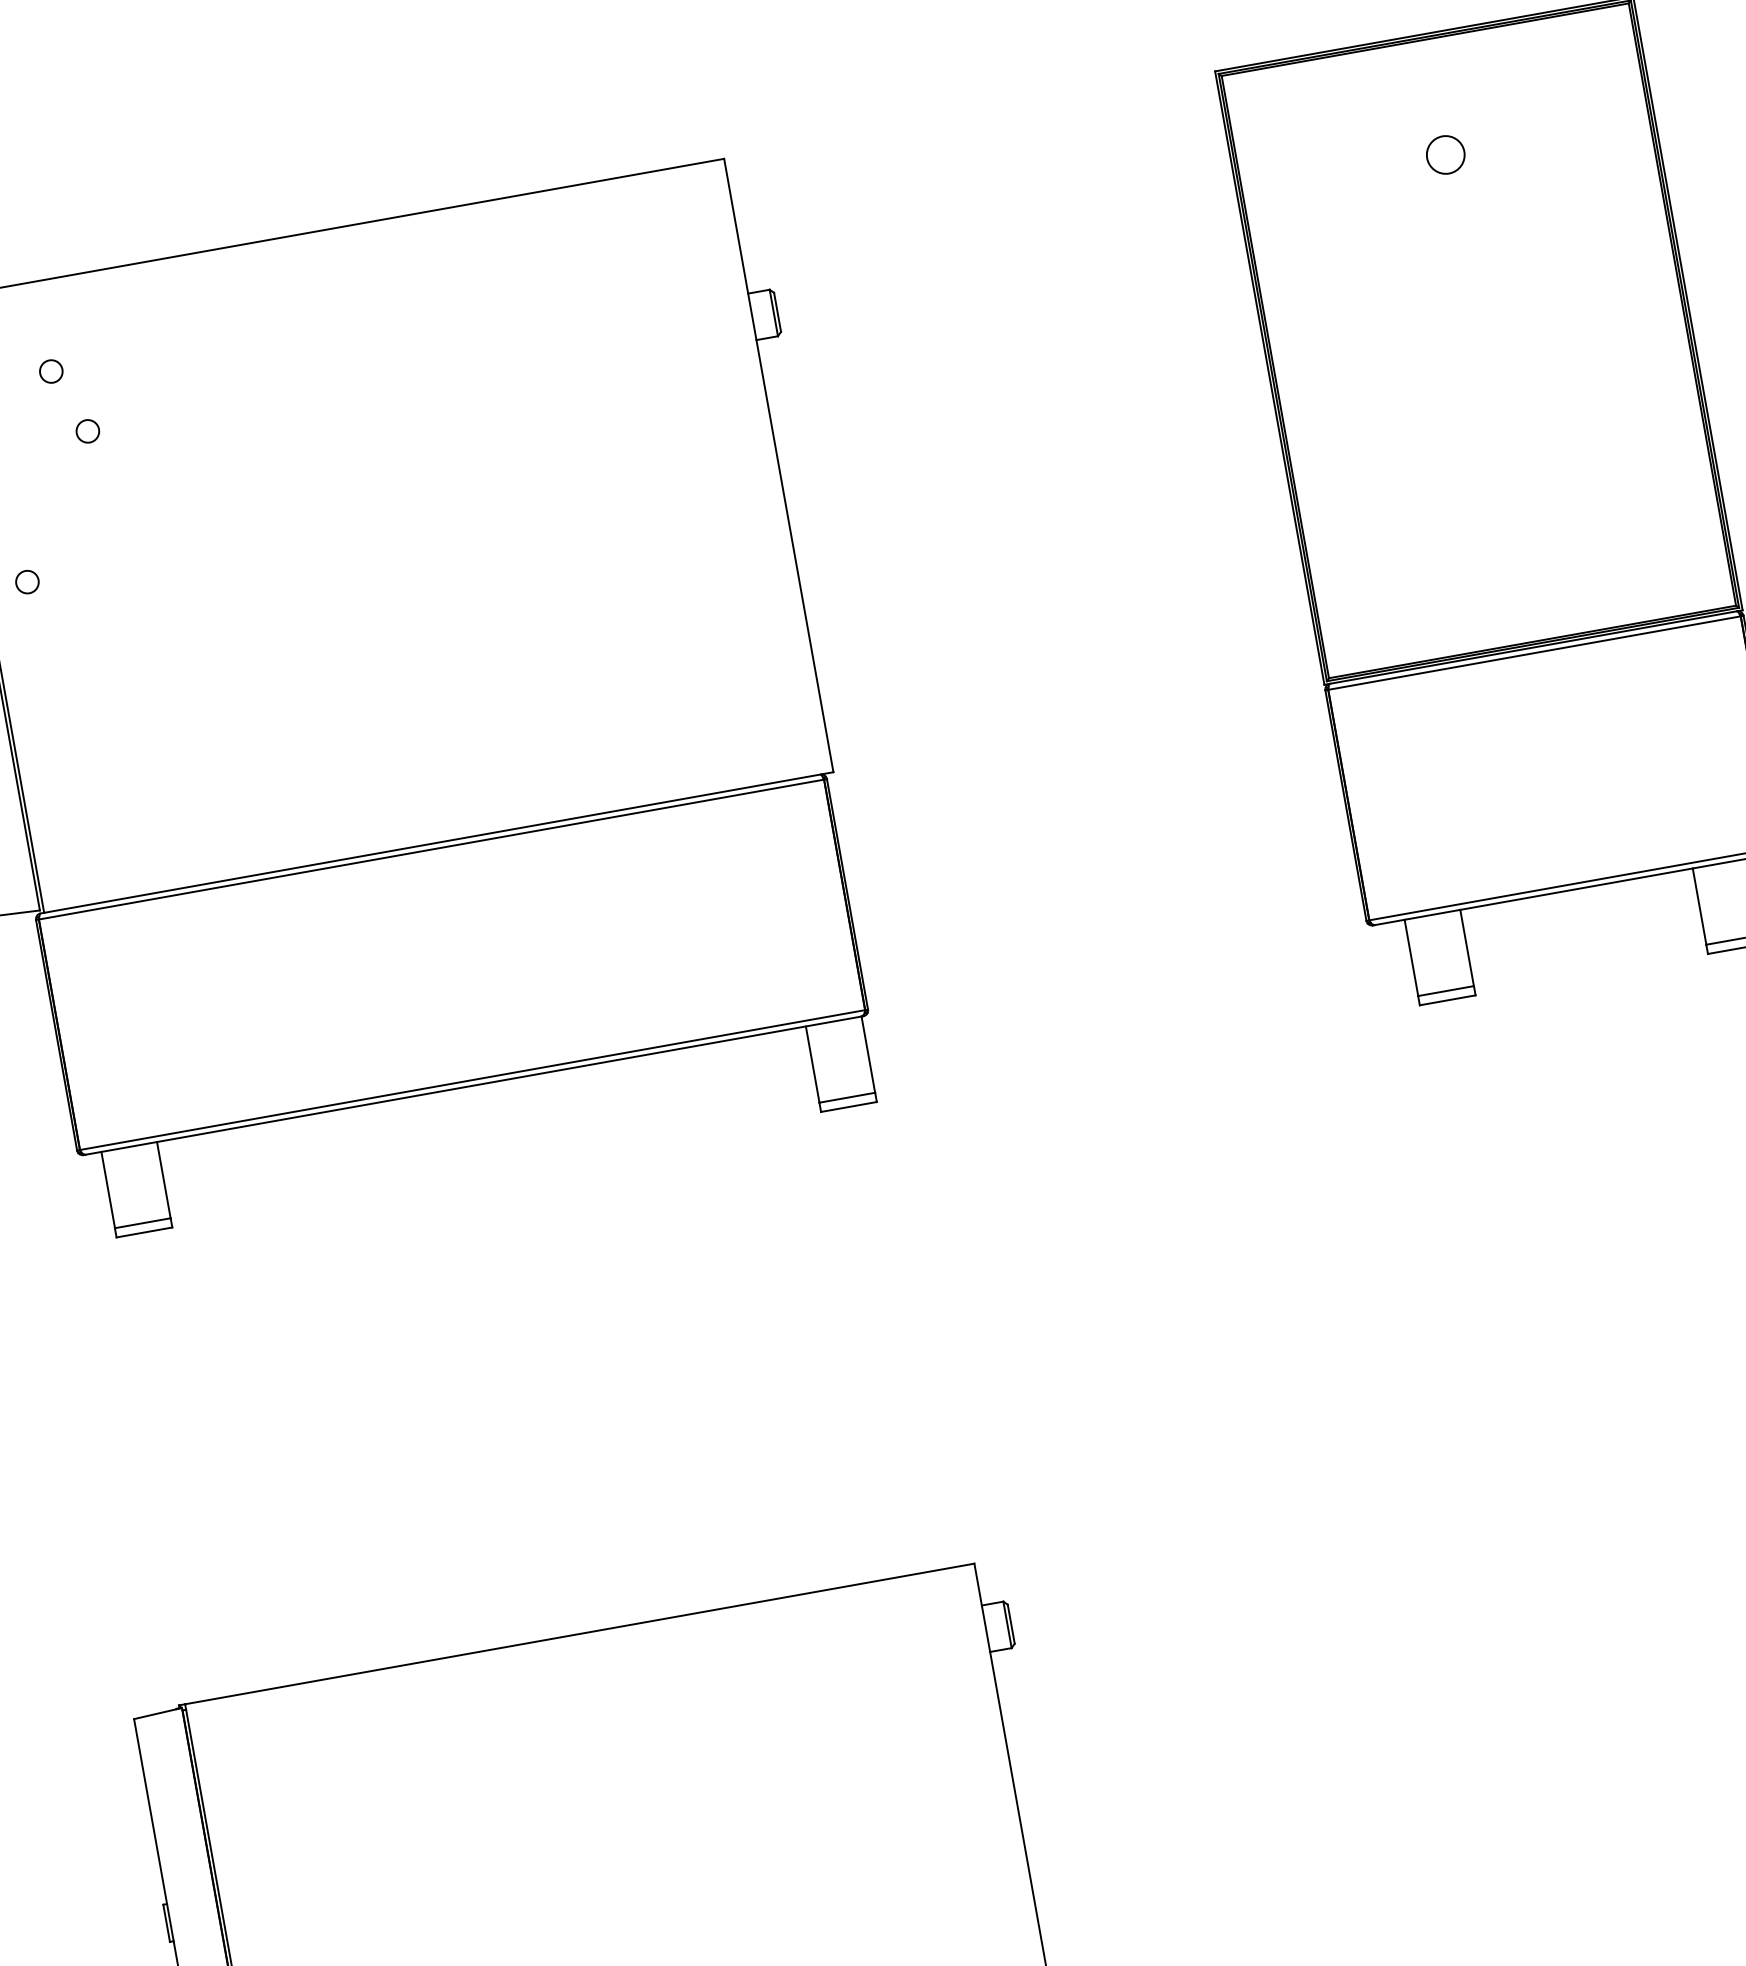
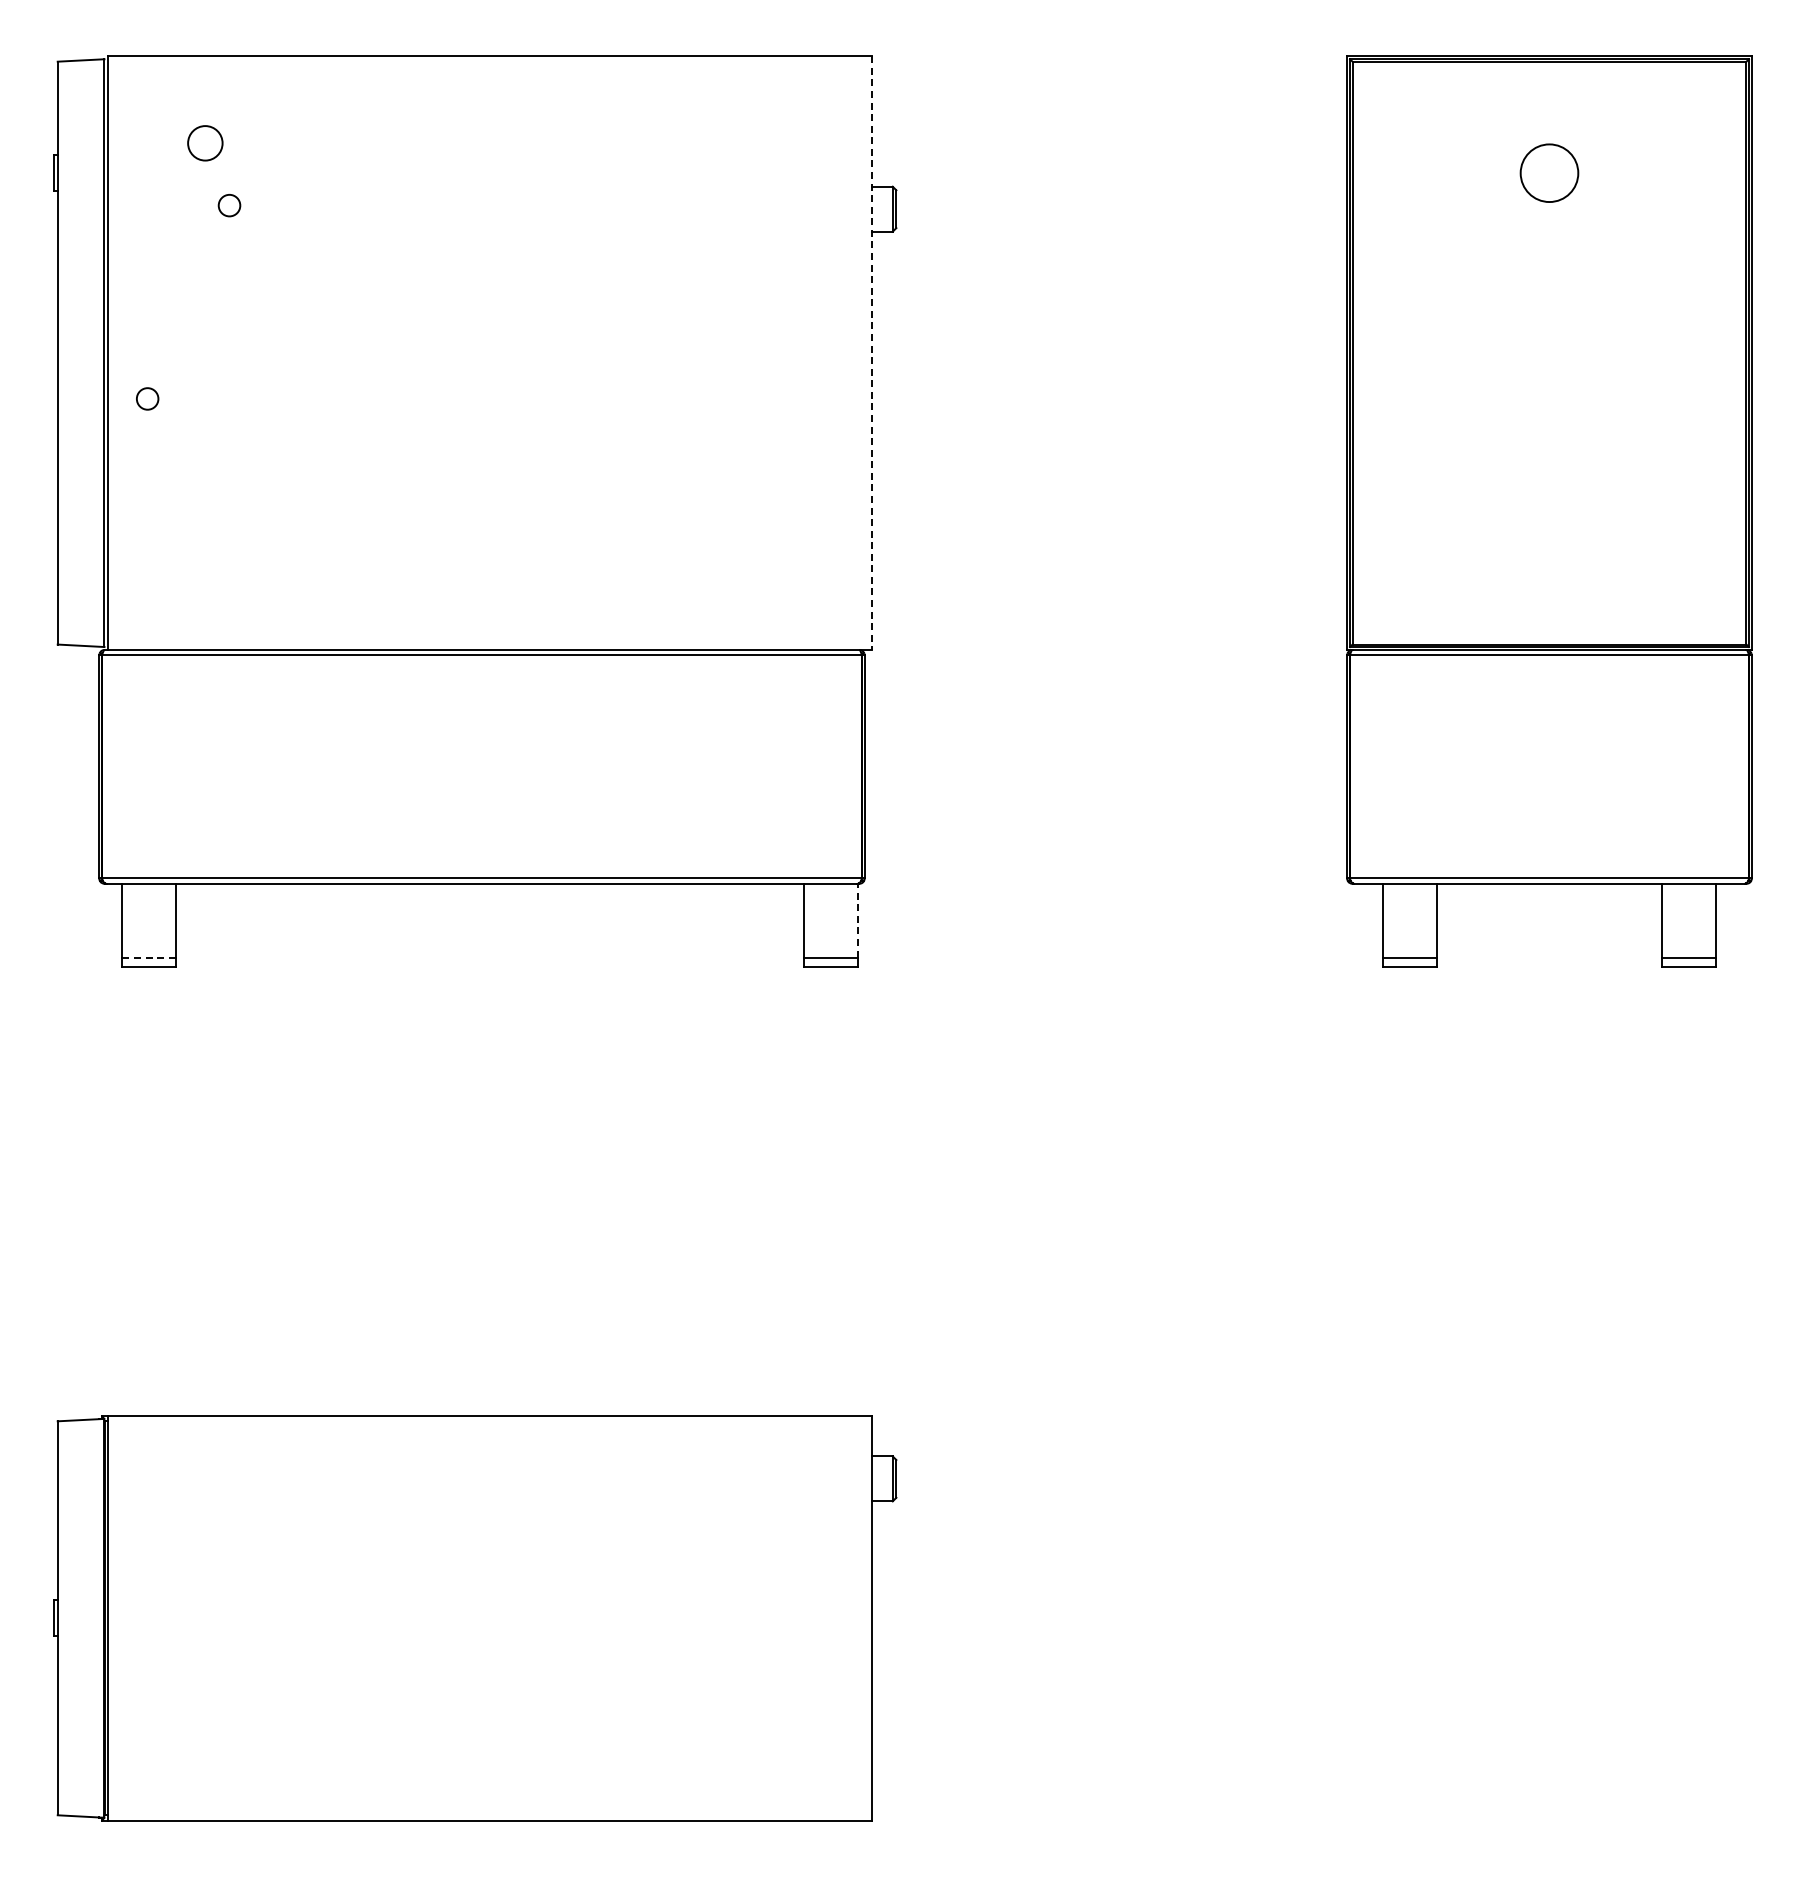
circle: (1445, 155) -> (1549, 173), size x1.6
circle: (50, 371) -> (204, 143), size x1.6
line: (778, 466) -> (871, 353), solid -> dashed
circle: (27, 581) -> (147, 398), moved
line: (868, 1054) -> (857, 920), solid -> dashed
line: (142, 1223) -> (148, 957), solid -> dashed

